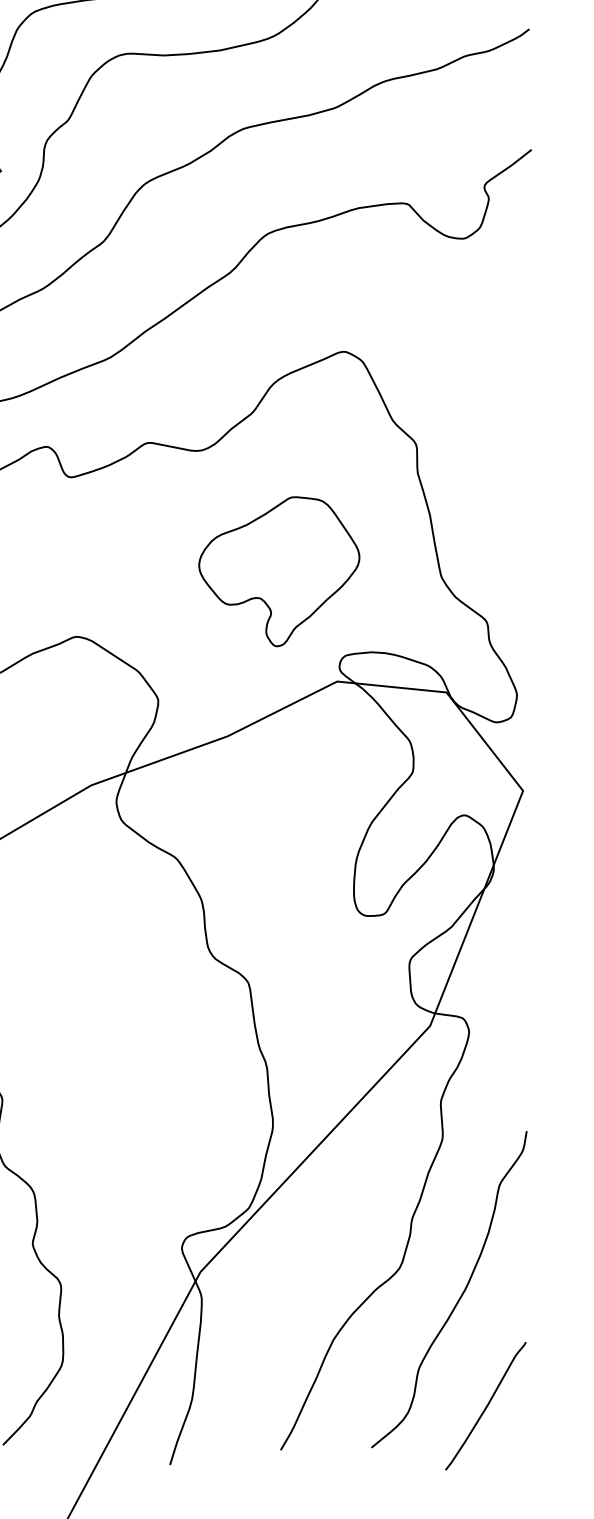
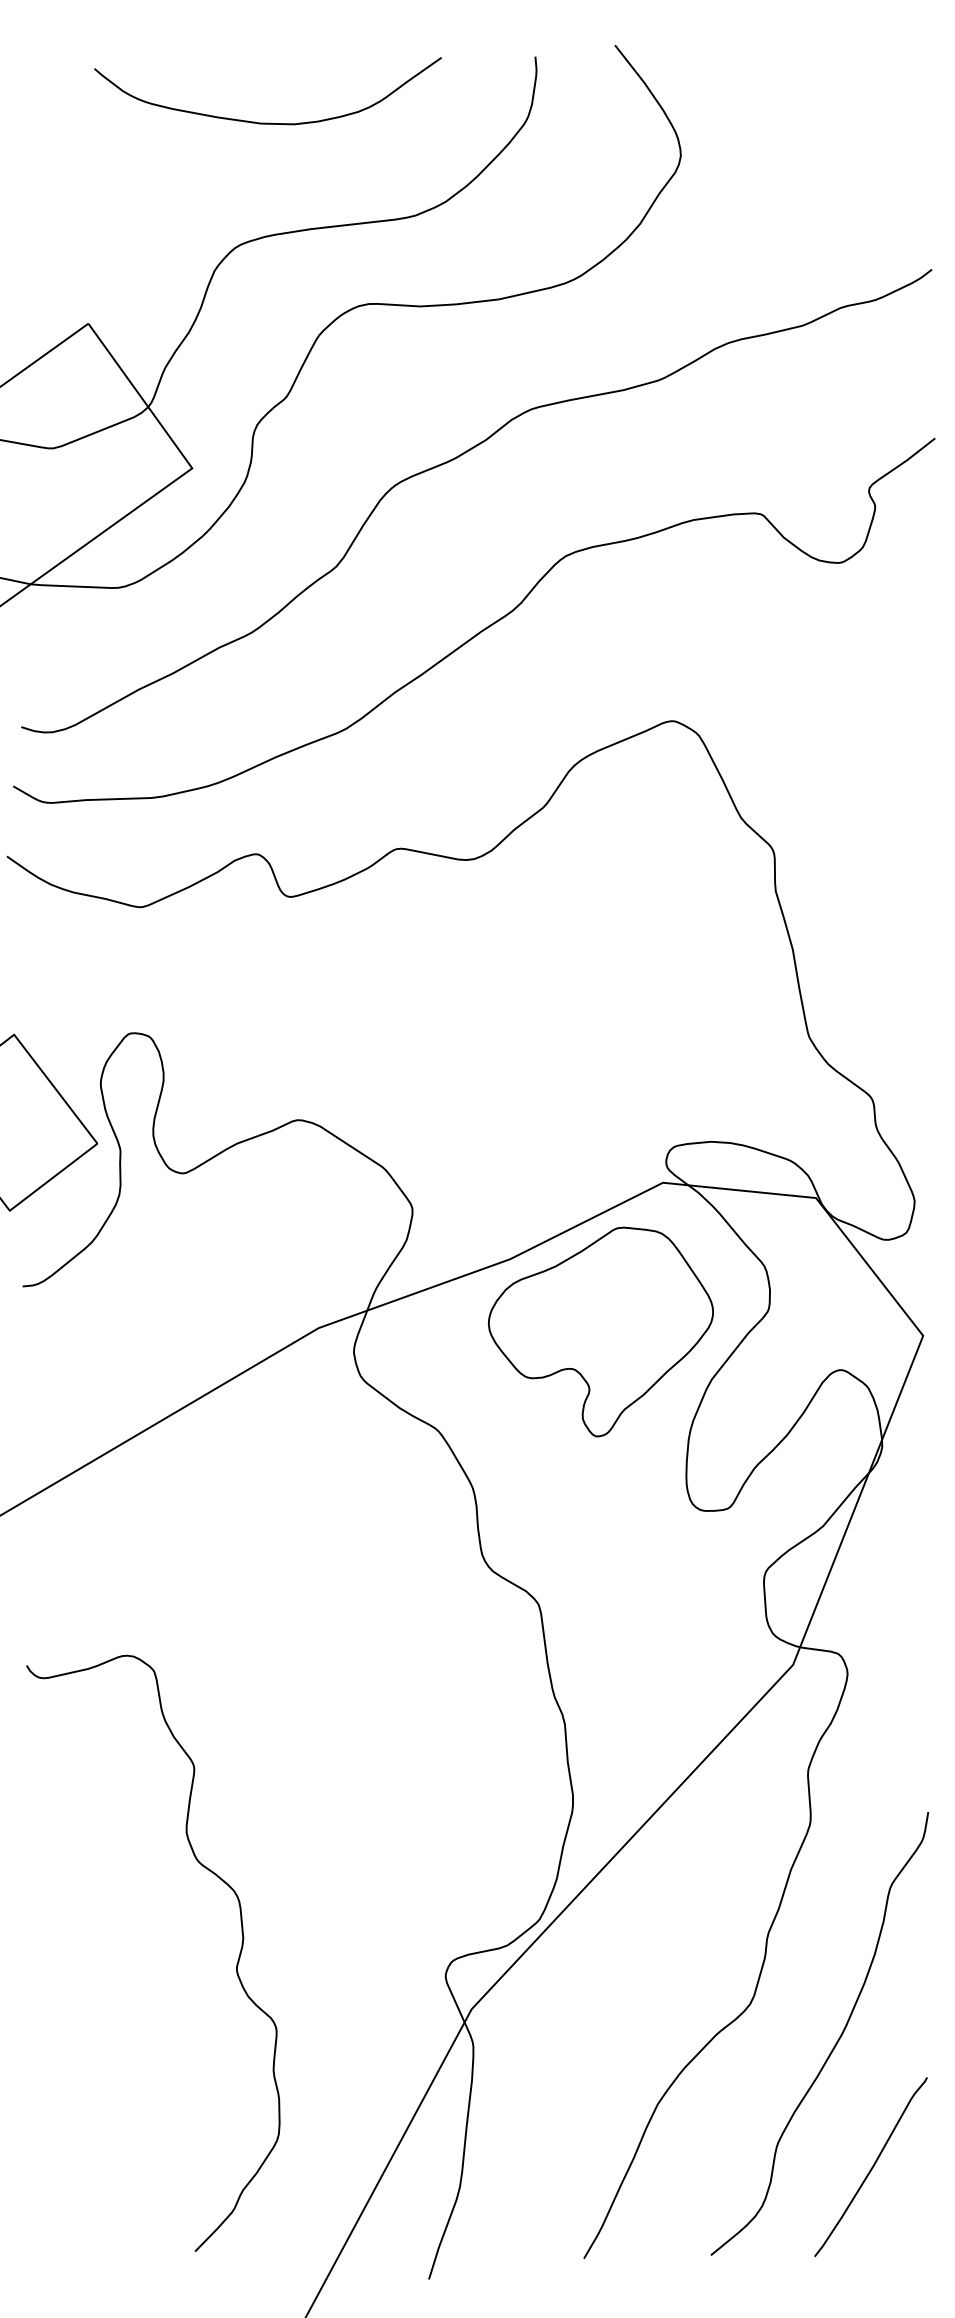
part: (279, 571) -> (600, 1331), moved
curve: (486, 1406) -> (871, 2167), moved

